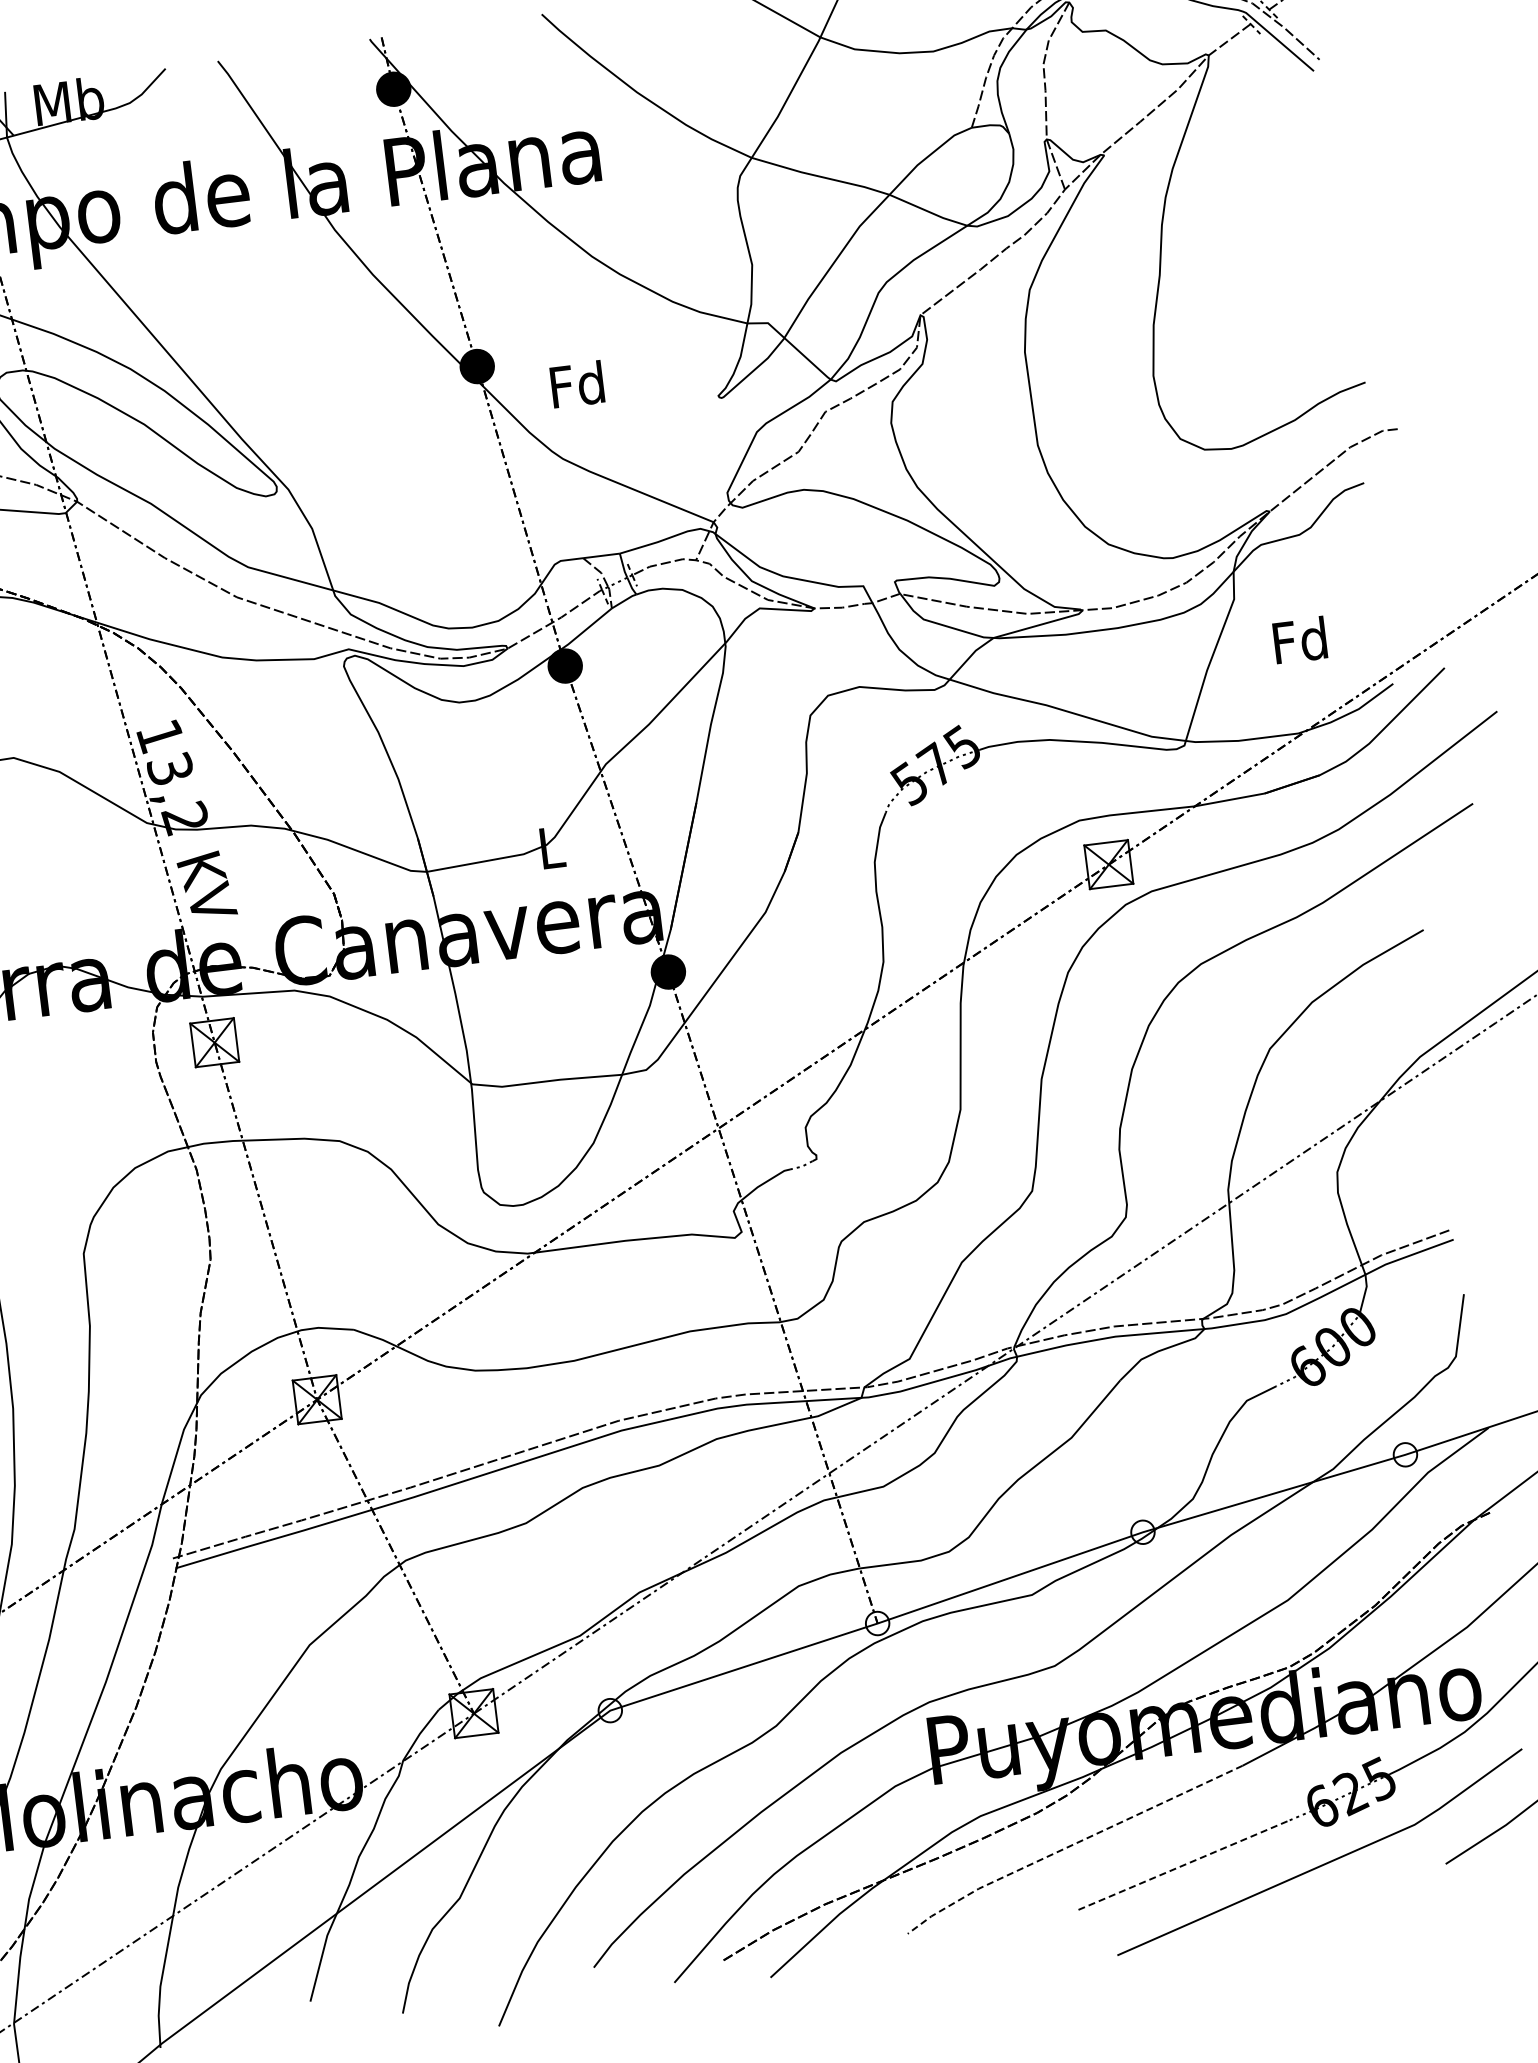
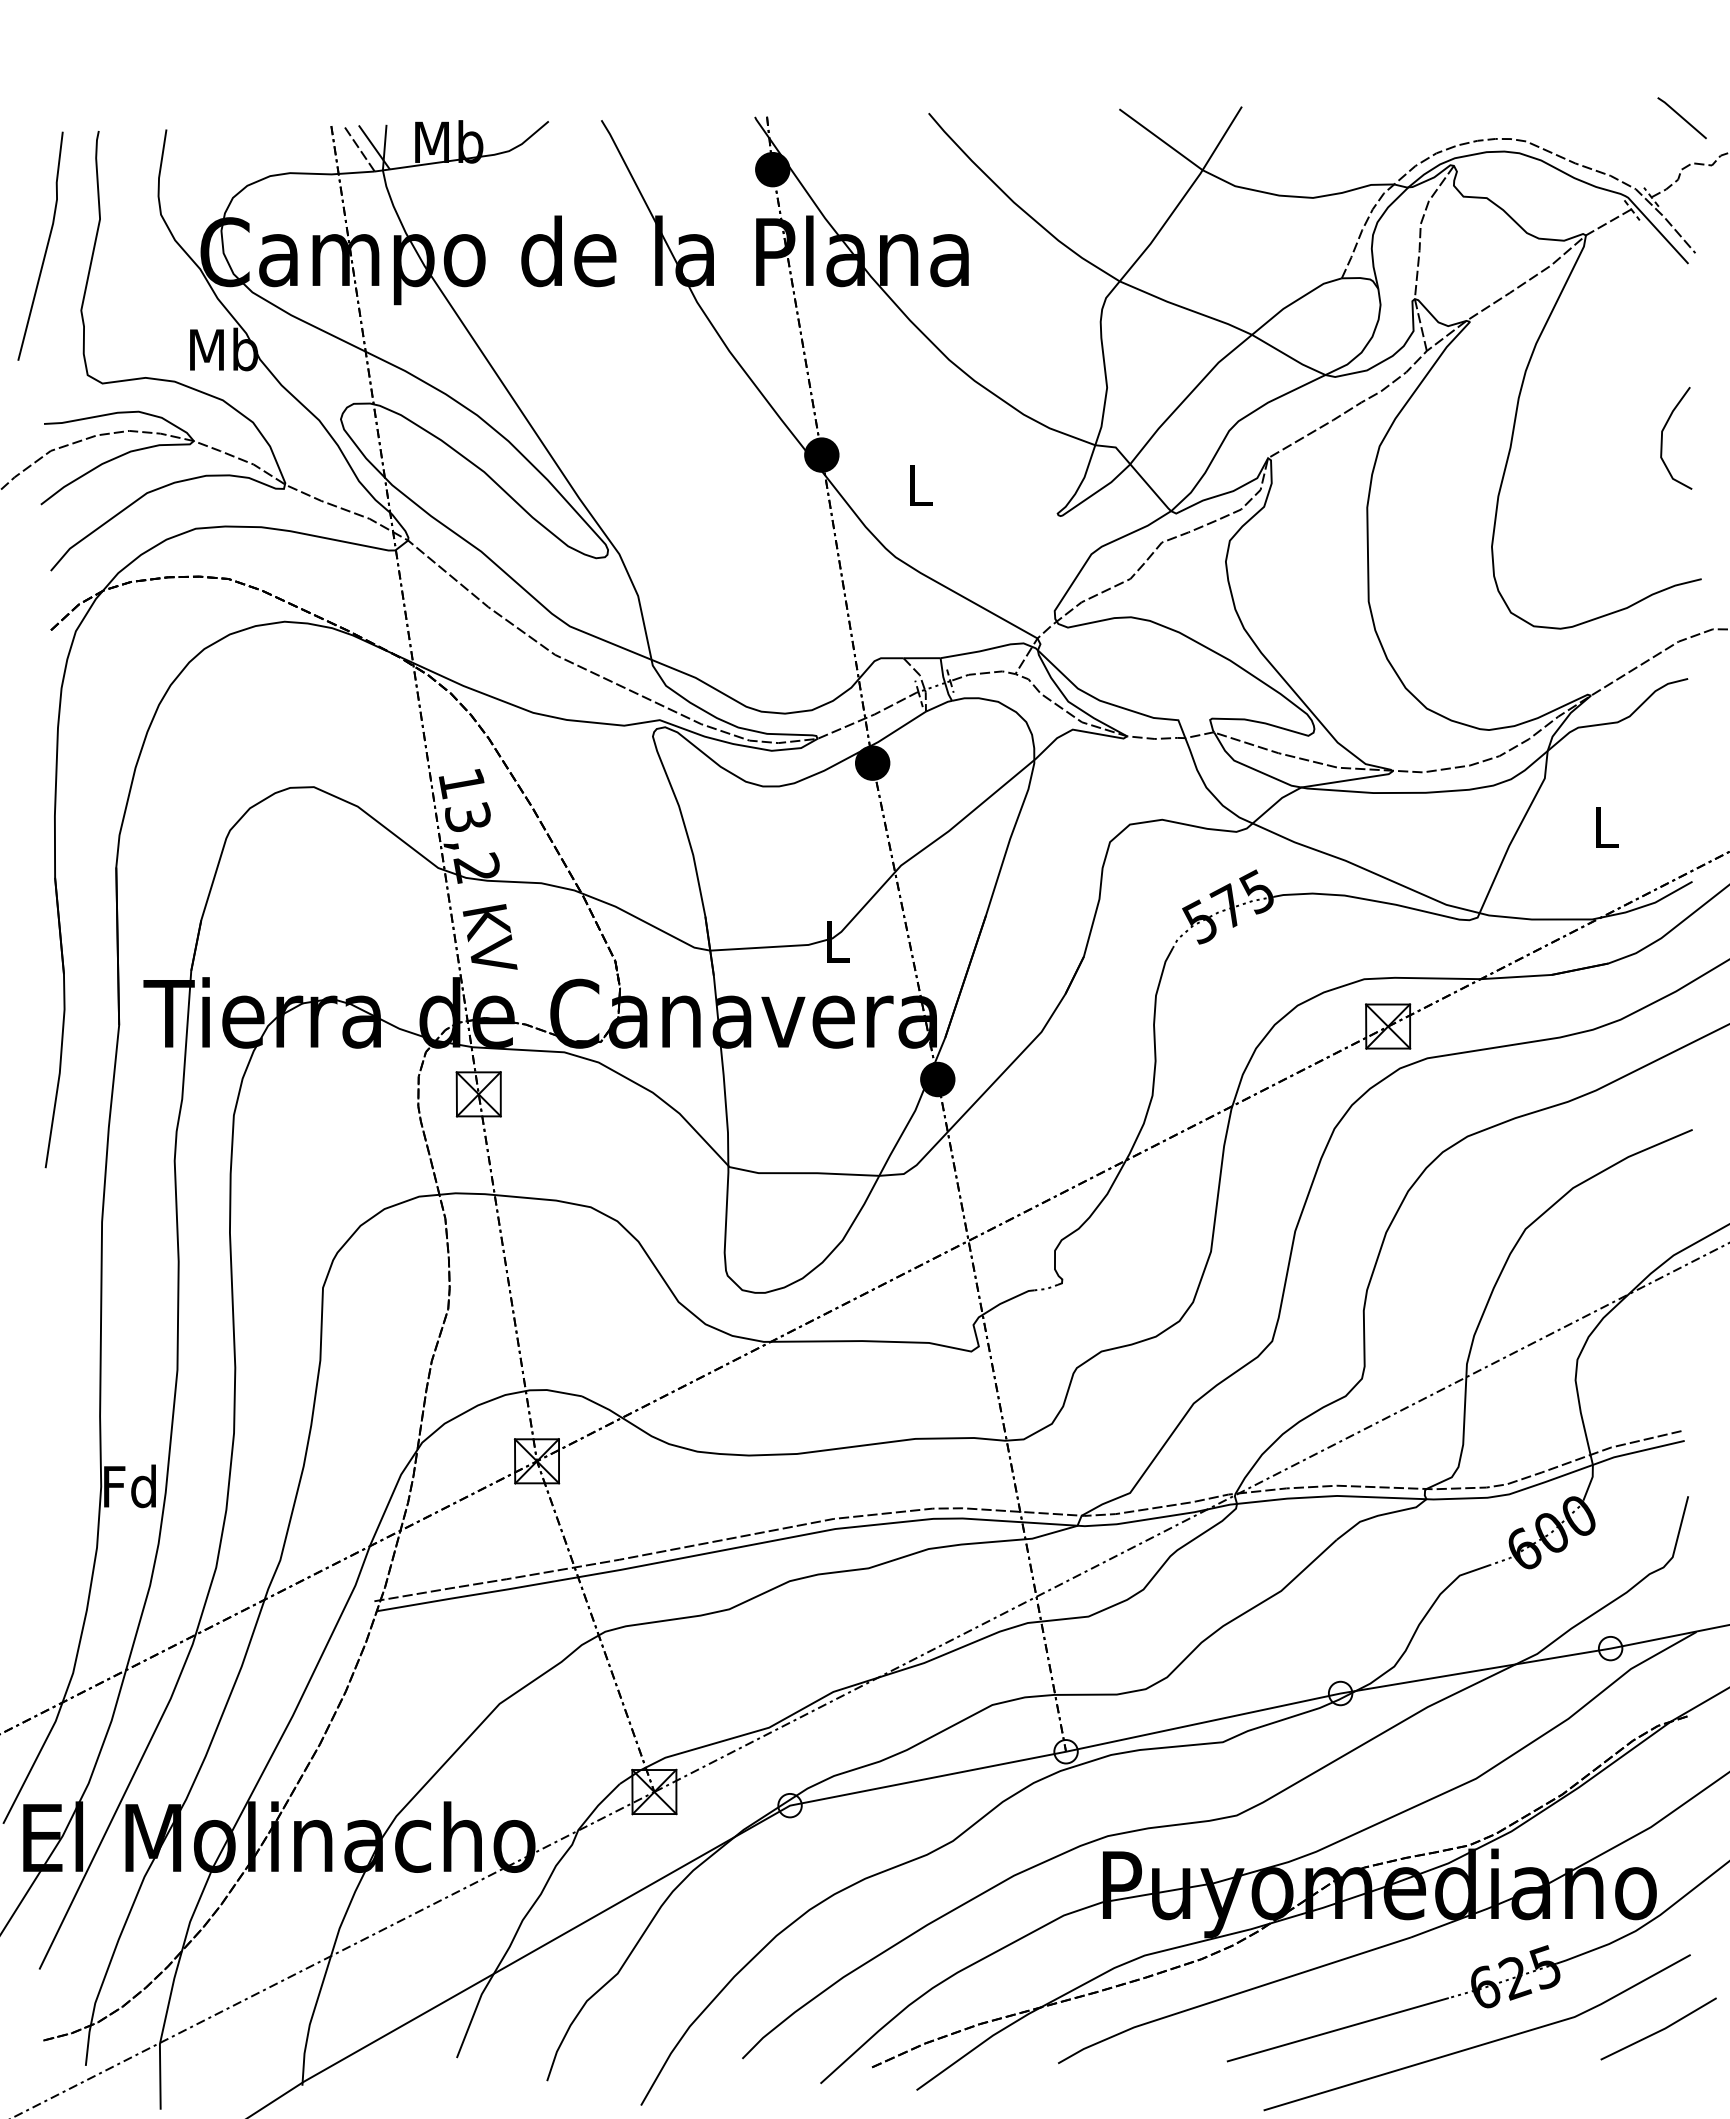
curve: (1309, 247) -> (1662, 438), added
text: (576, 383) -> (918, 484), Fd -> L
text: (1300, 639) -> (1605, 826), Fd -> L
line: (1070, 1845) -> (1230, 1995), dashed -> solid
line: (1180, 1866) -> (1337, 2029), dashed -> solid

